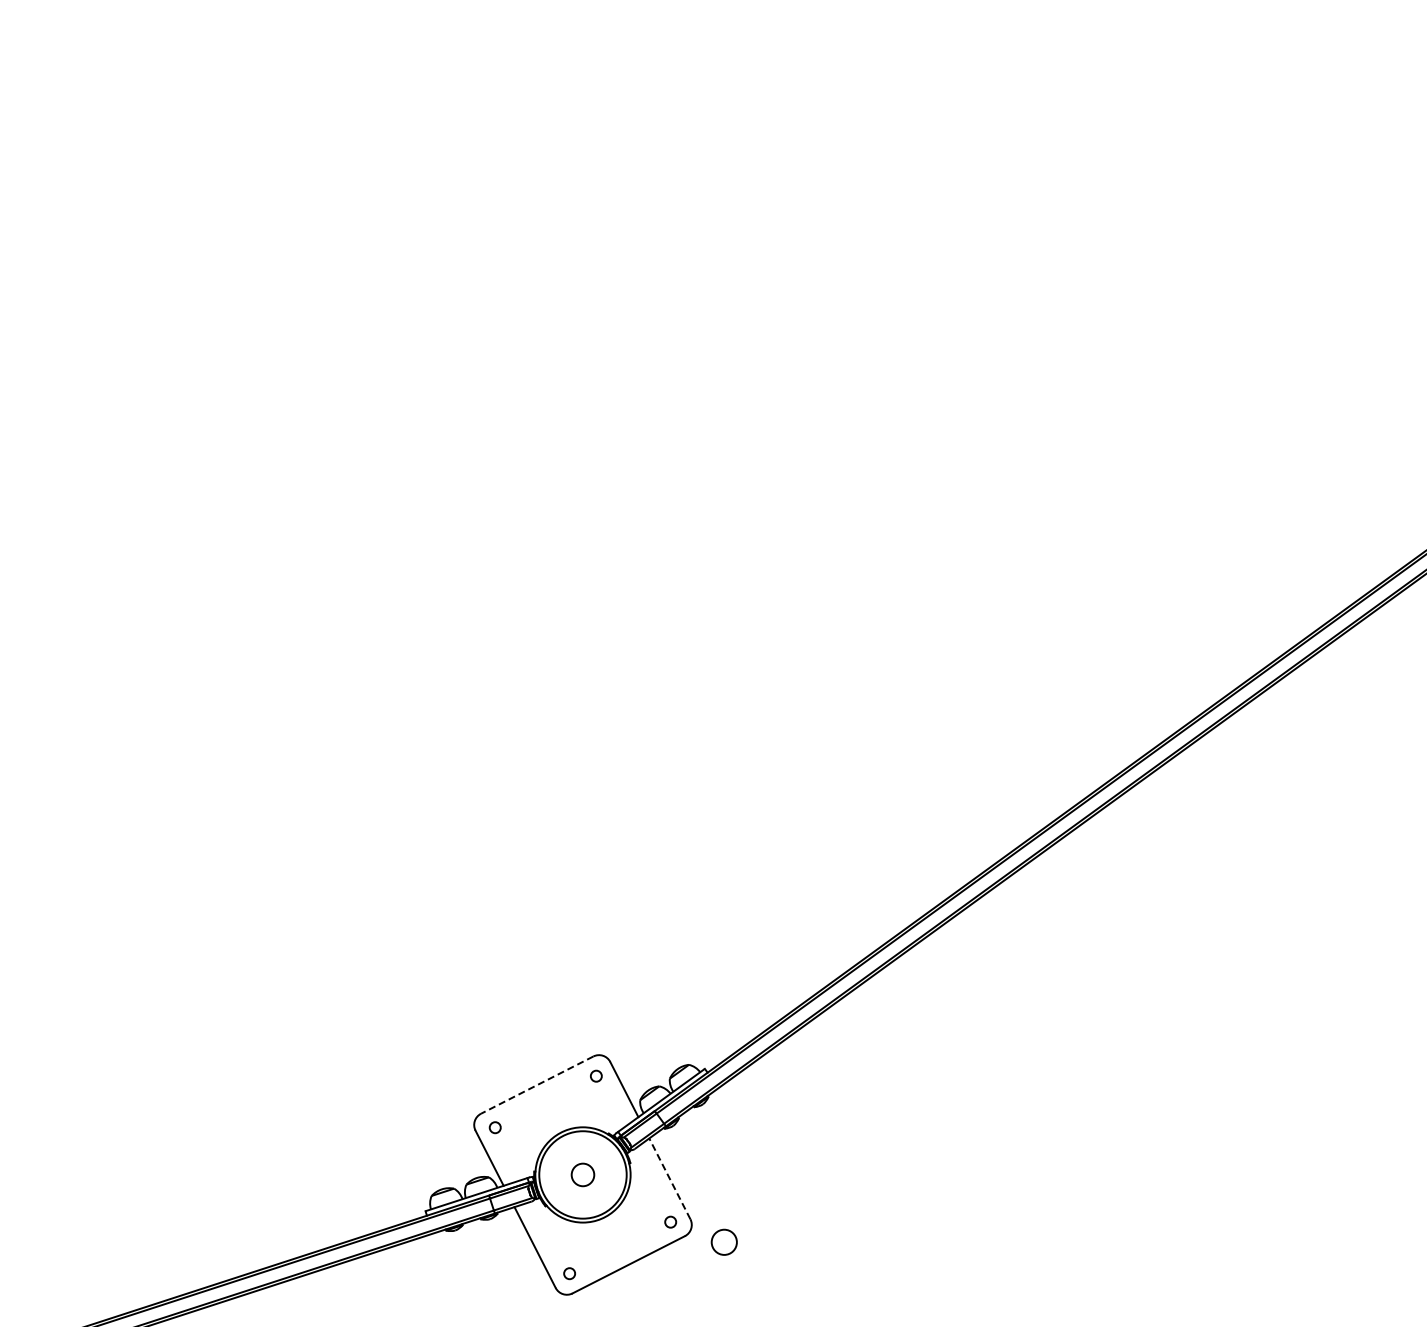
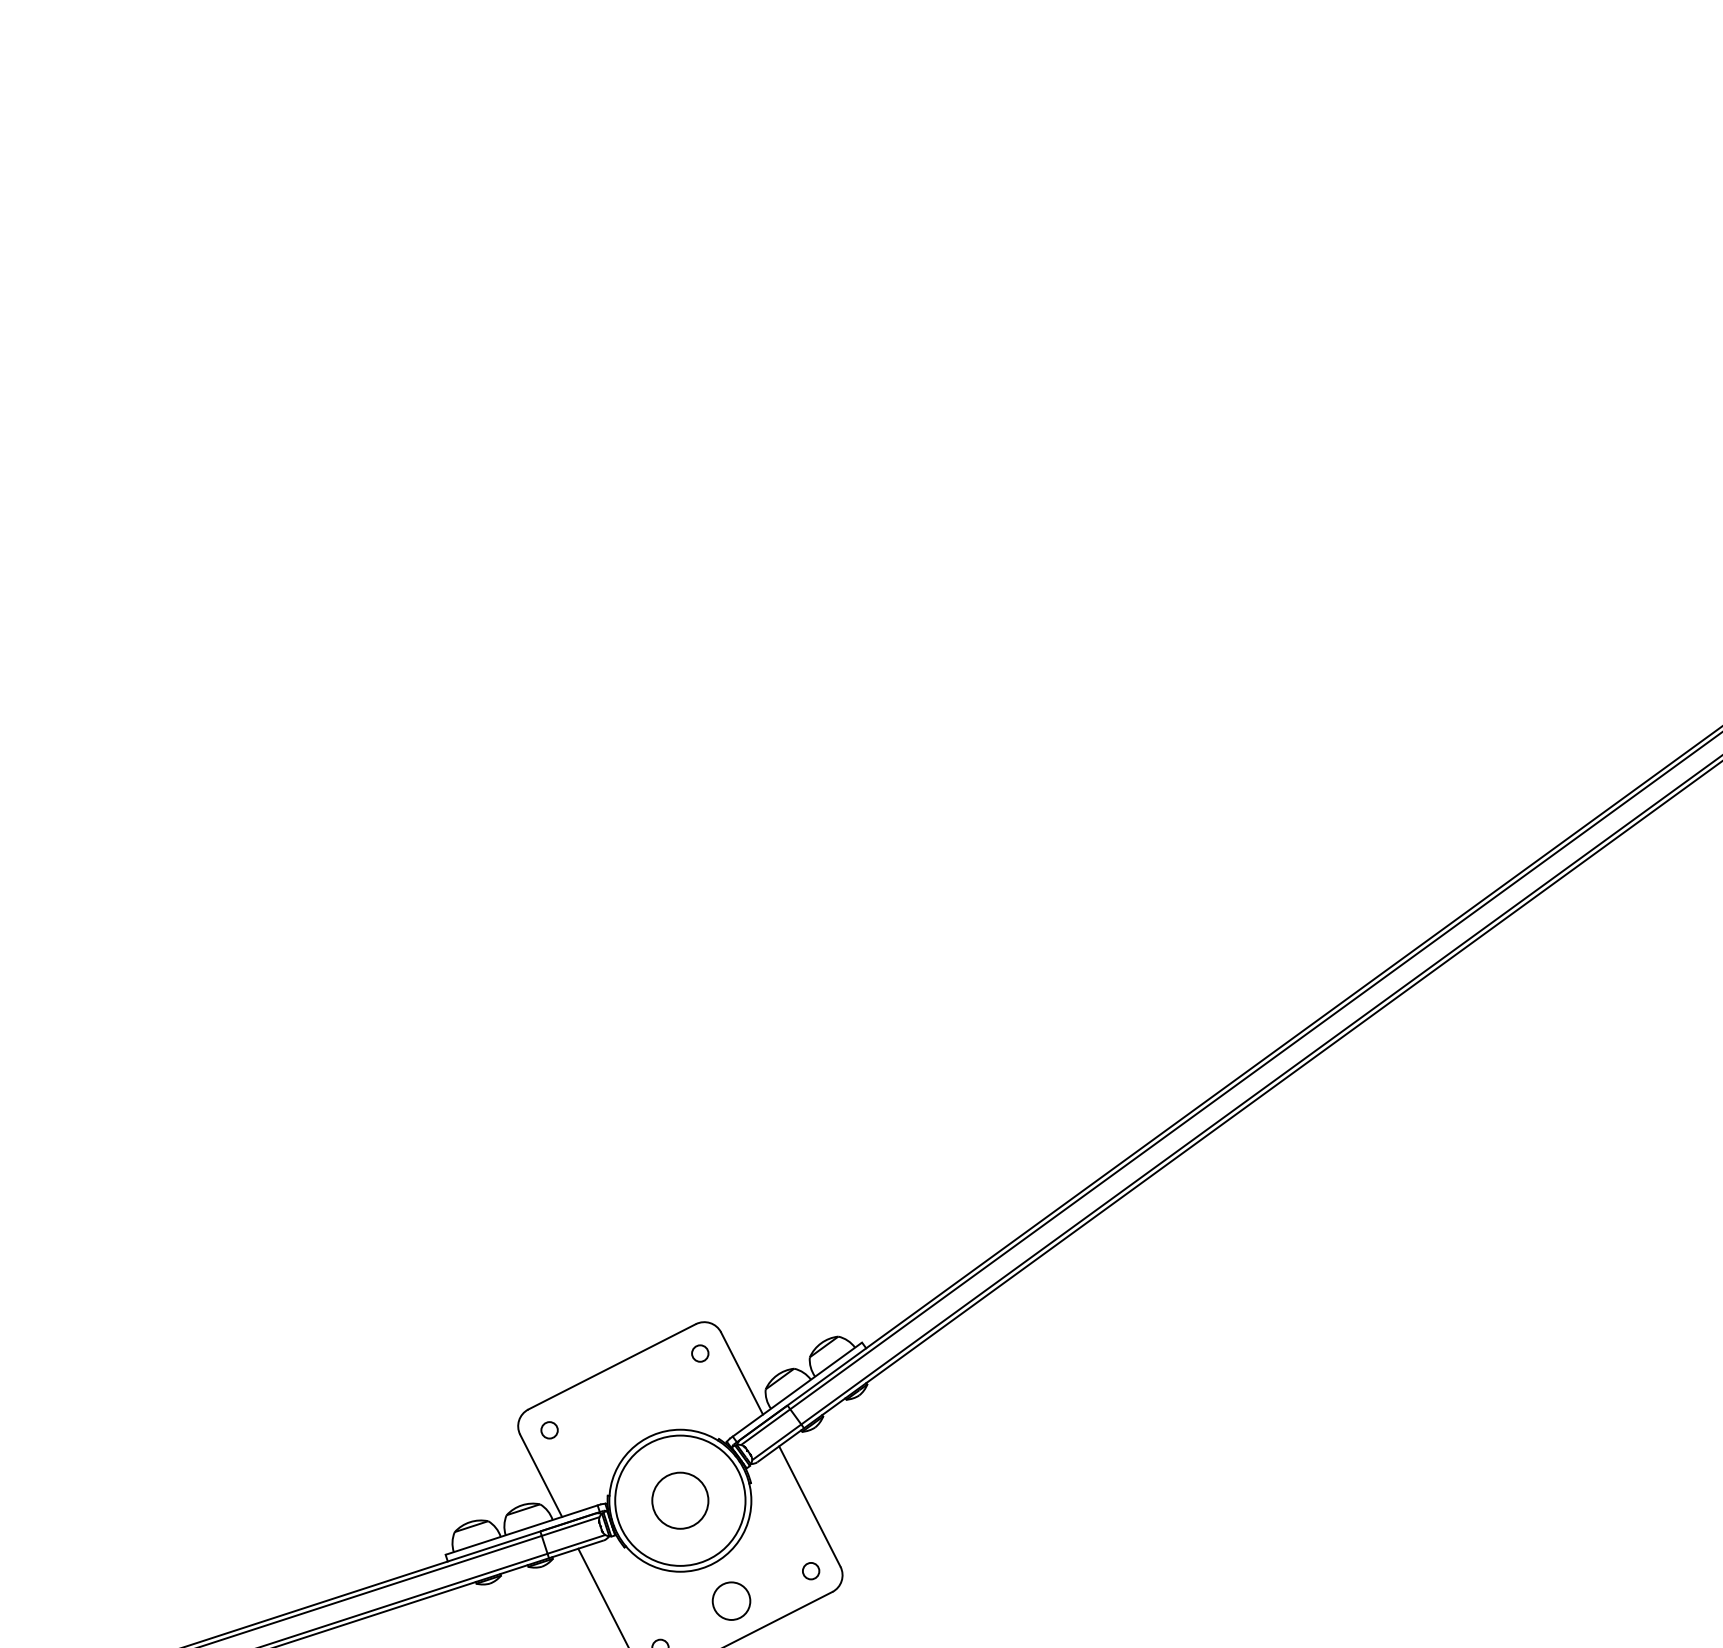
line: (536, 1085) -> (611, 1367), dashed -> solid
circle: (582, 1174) -> (679, 1500), size x1.67
line: (669, 1178) -> (809, 1506), dashed -> solid
circle: (723, 1241) -> (730, 1599), moved

